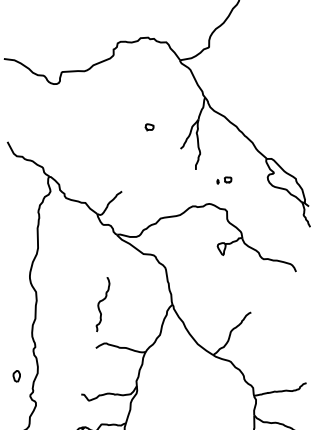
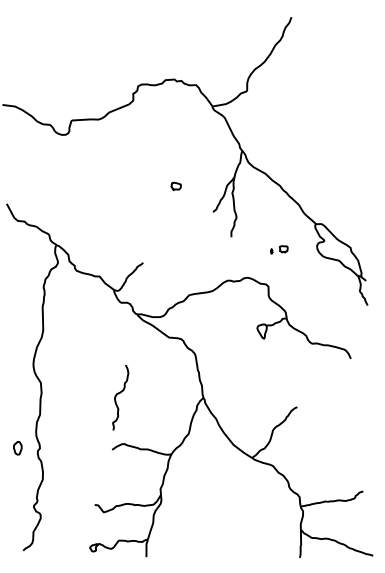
part: (224, 180) -> (279, 249), moved
part: (16, 376) -> (17, 448), moved

